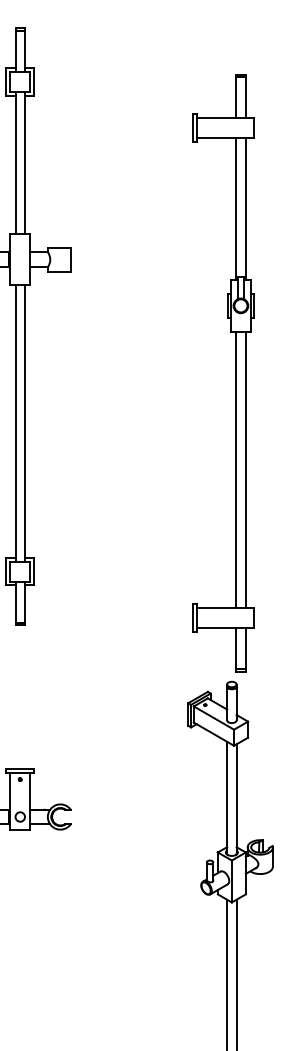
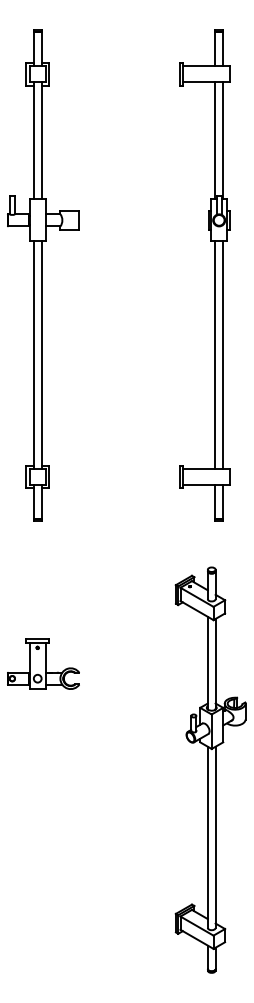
part: (235, 372) -> (214, 275), moved

